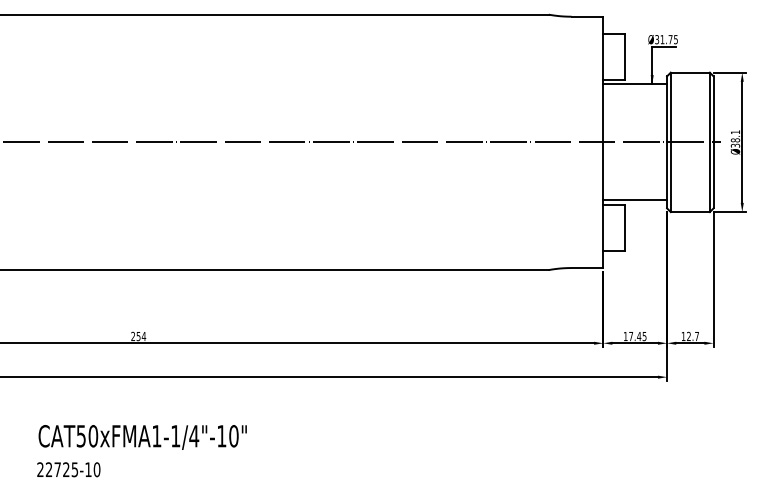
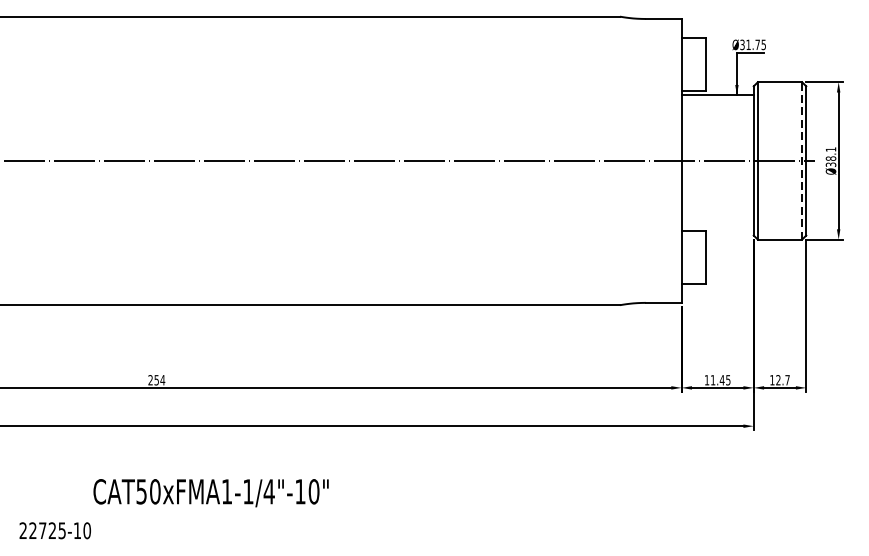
line: (709, 142) -> (801, 161), solid -> dashed
line: (635, 200) -> (718, 226), removed
text: (631, 336) -> (713, 380), 17.45 -> 11.45
text: (142, 437) -> (210, 493), moved
text: (68, 469) -> (54, 530), moved

